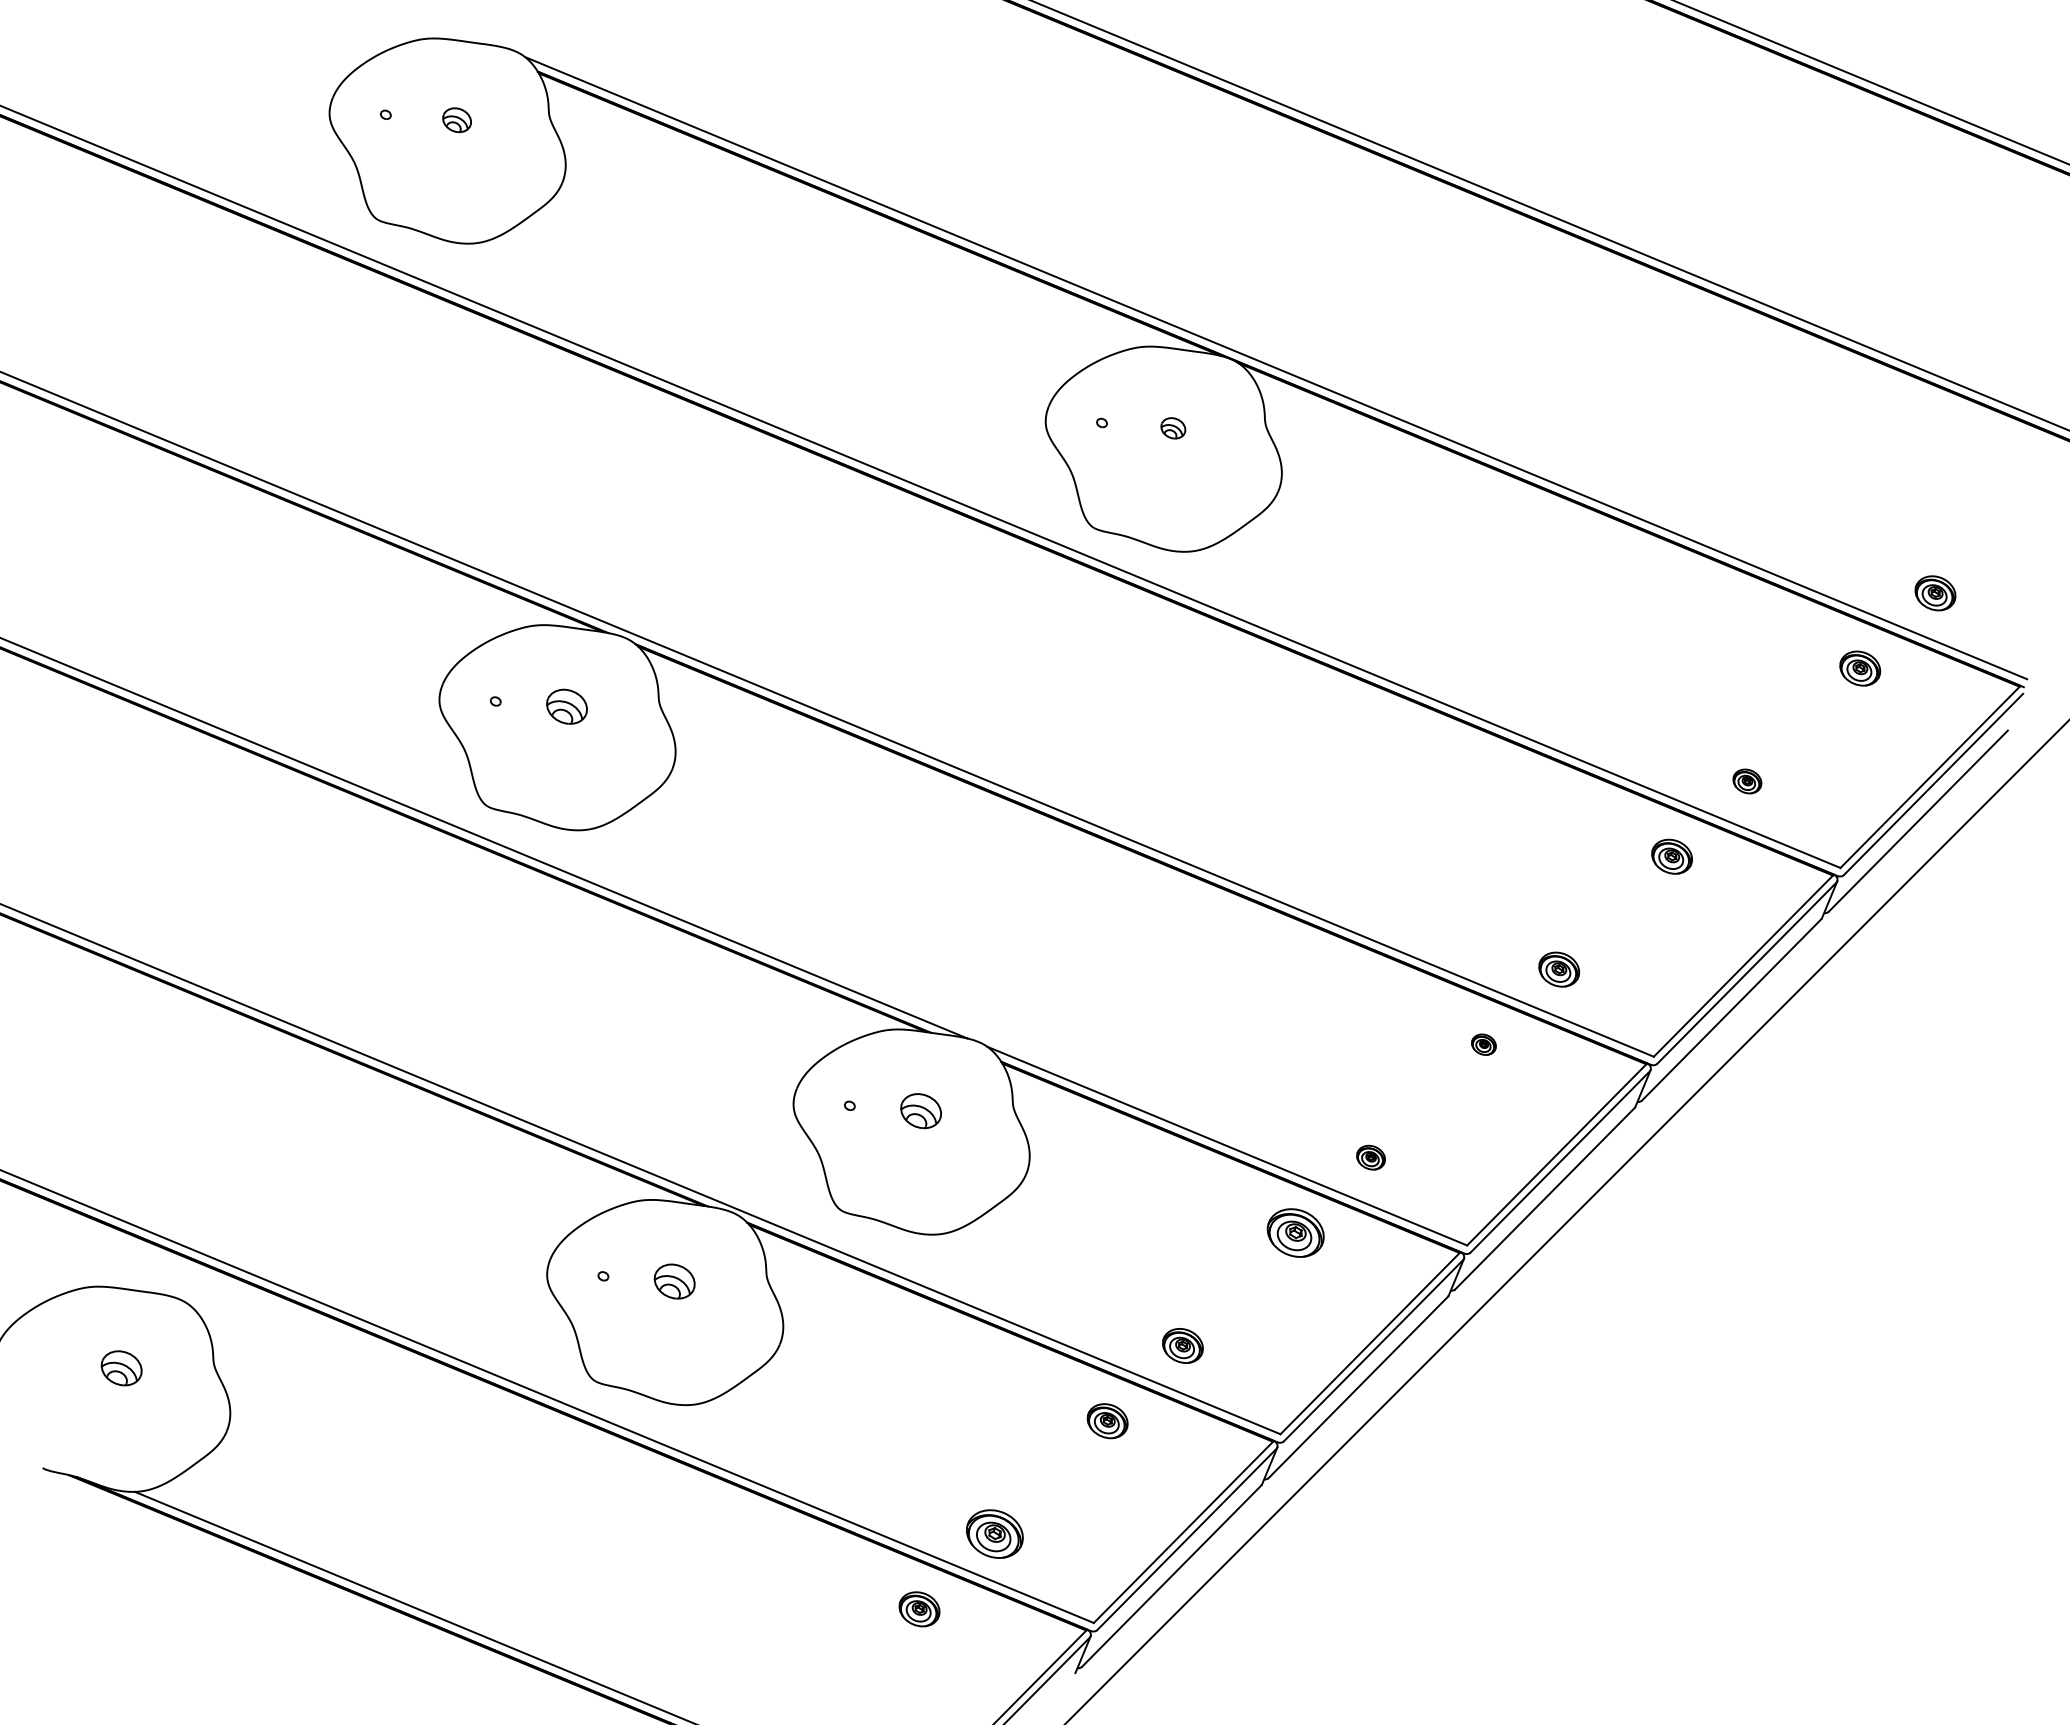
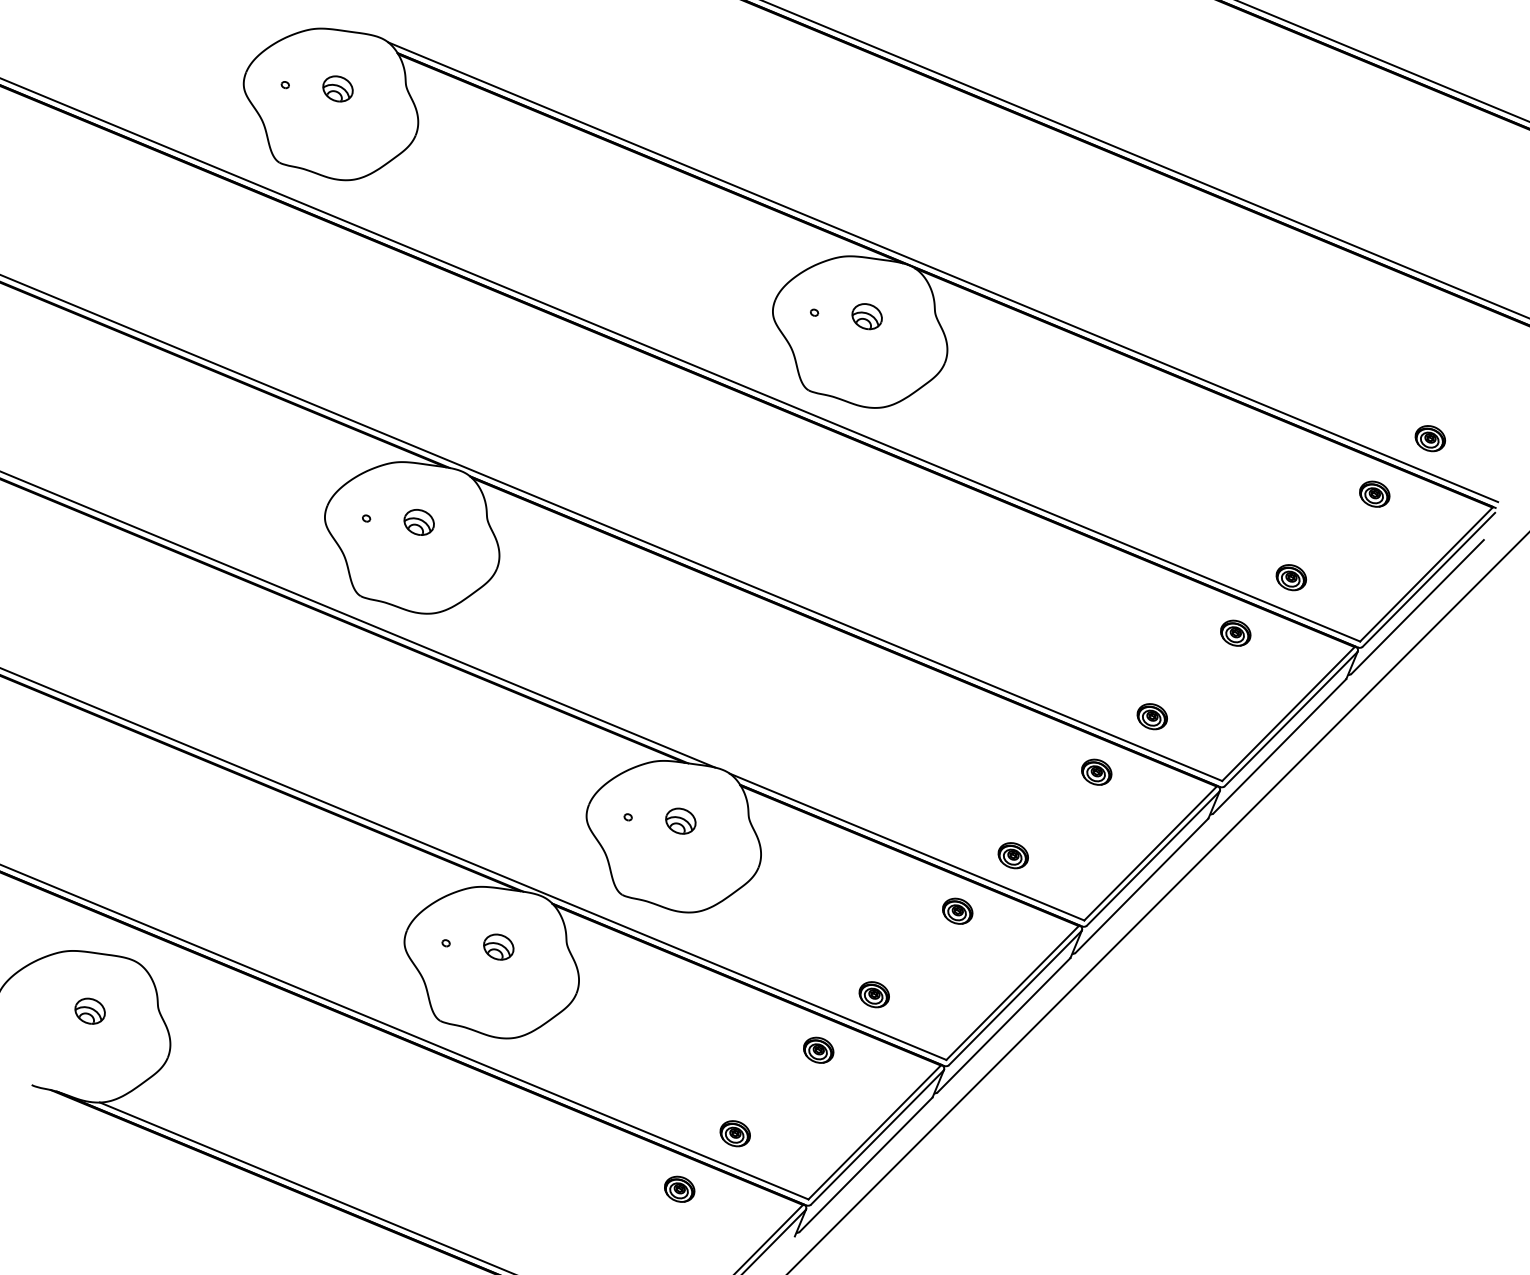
part: (456, 120) -> (337, 89), size x1.43
part: (1173, 428) -> (867, 316), size x1.67
part: (1747, 781) -> (1291, 577), size x1.43
part: (1483, 1044) -> (1096, 771), size x1.67
part: (1370, 1157) -> (1012, 855), size x1.43
part: (1295, 1232) -> (957, 910), size x0.71
part: (994, 1533) -> (735, 1133), size x0.71

